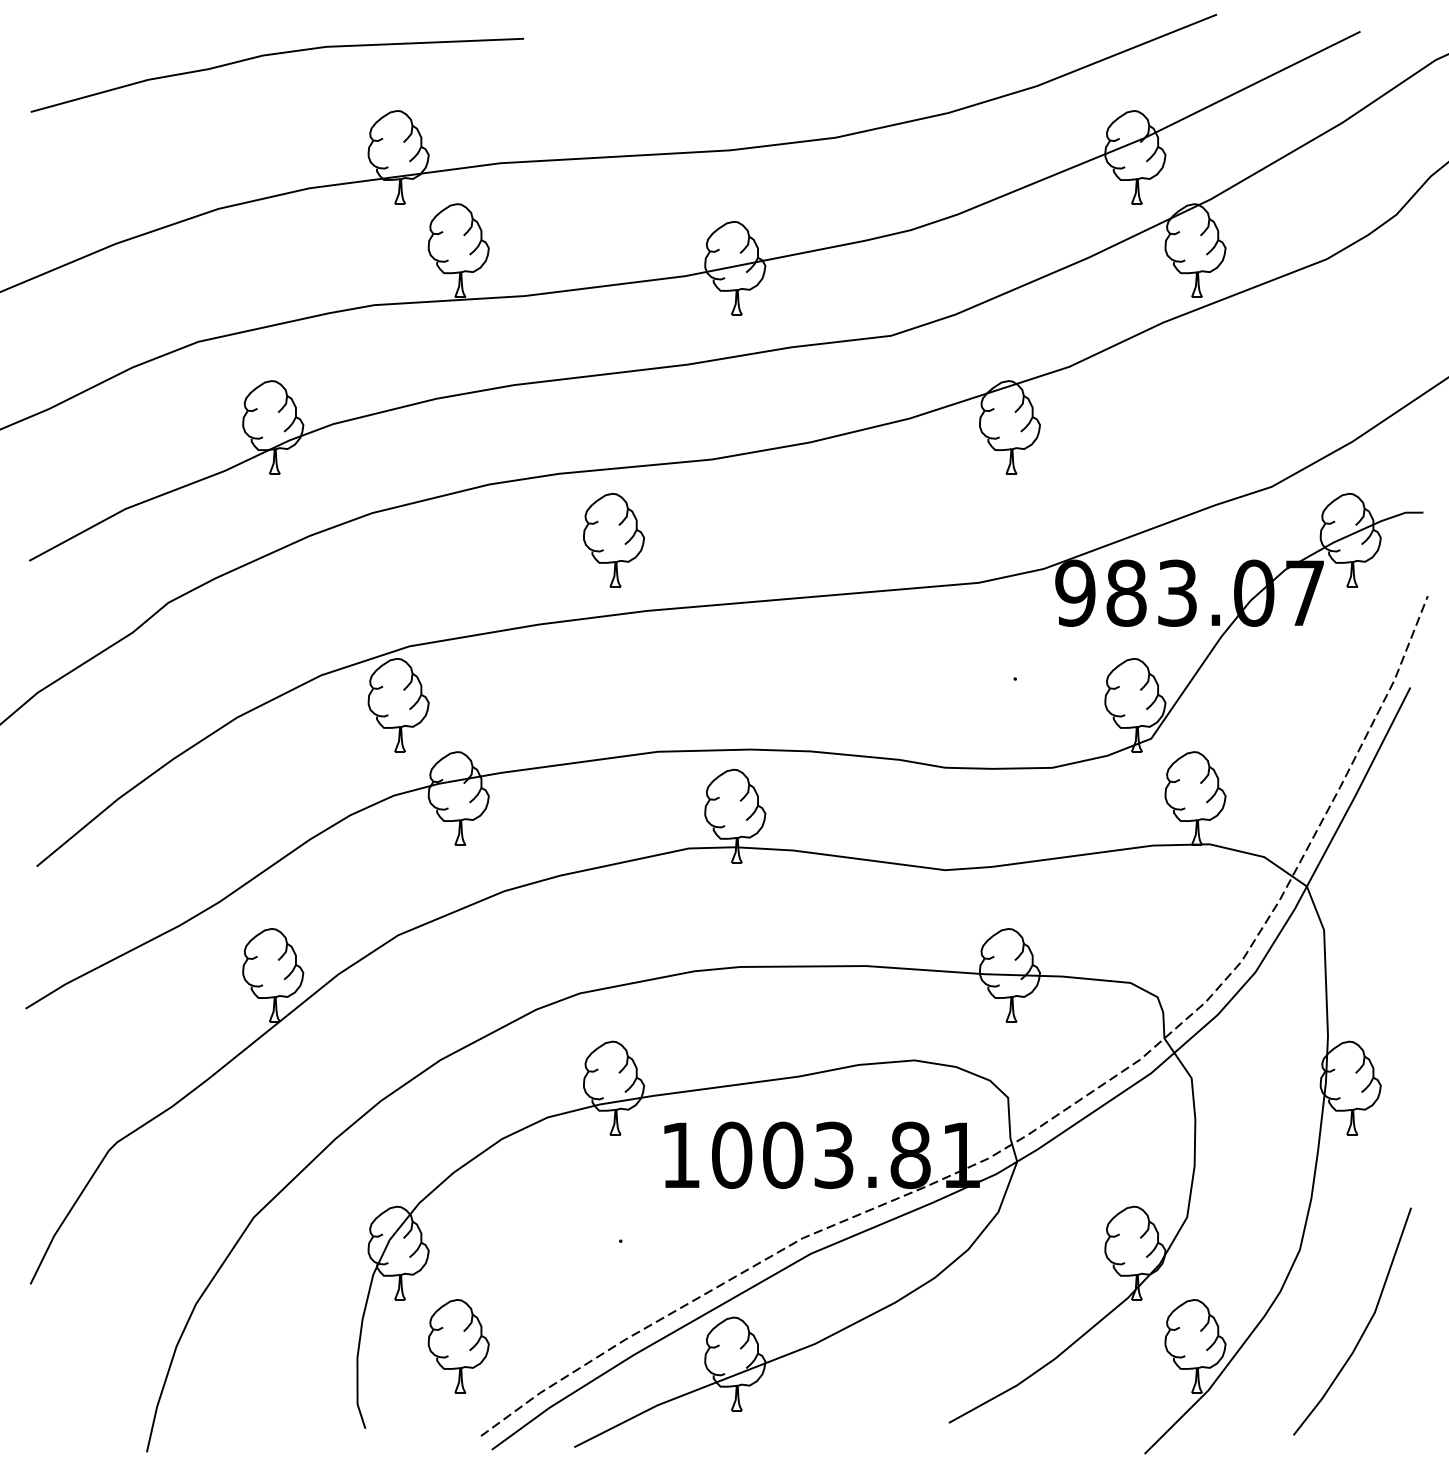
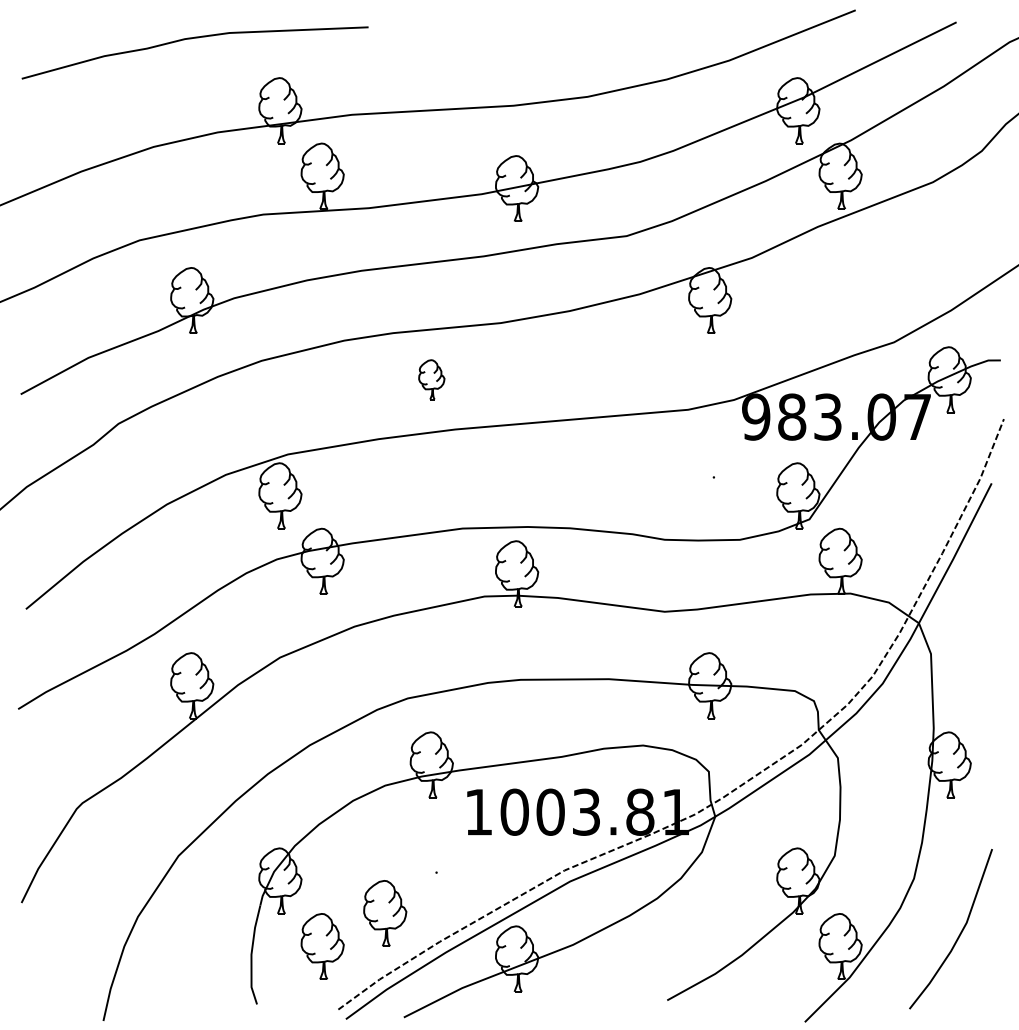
part: (613, 539) -> (431, 379), size x0.6
part: (547, 1299) -> (385, 913), added

